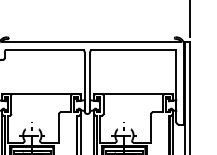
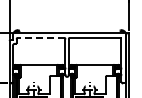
line: (45, 49) -> (41, 37), solid -> dashed

